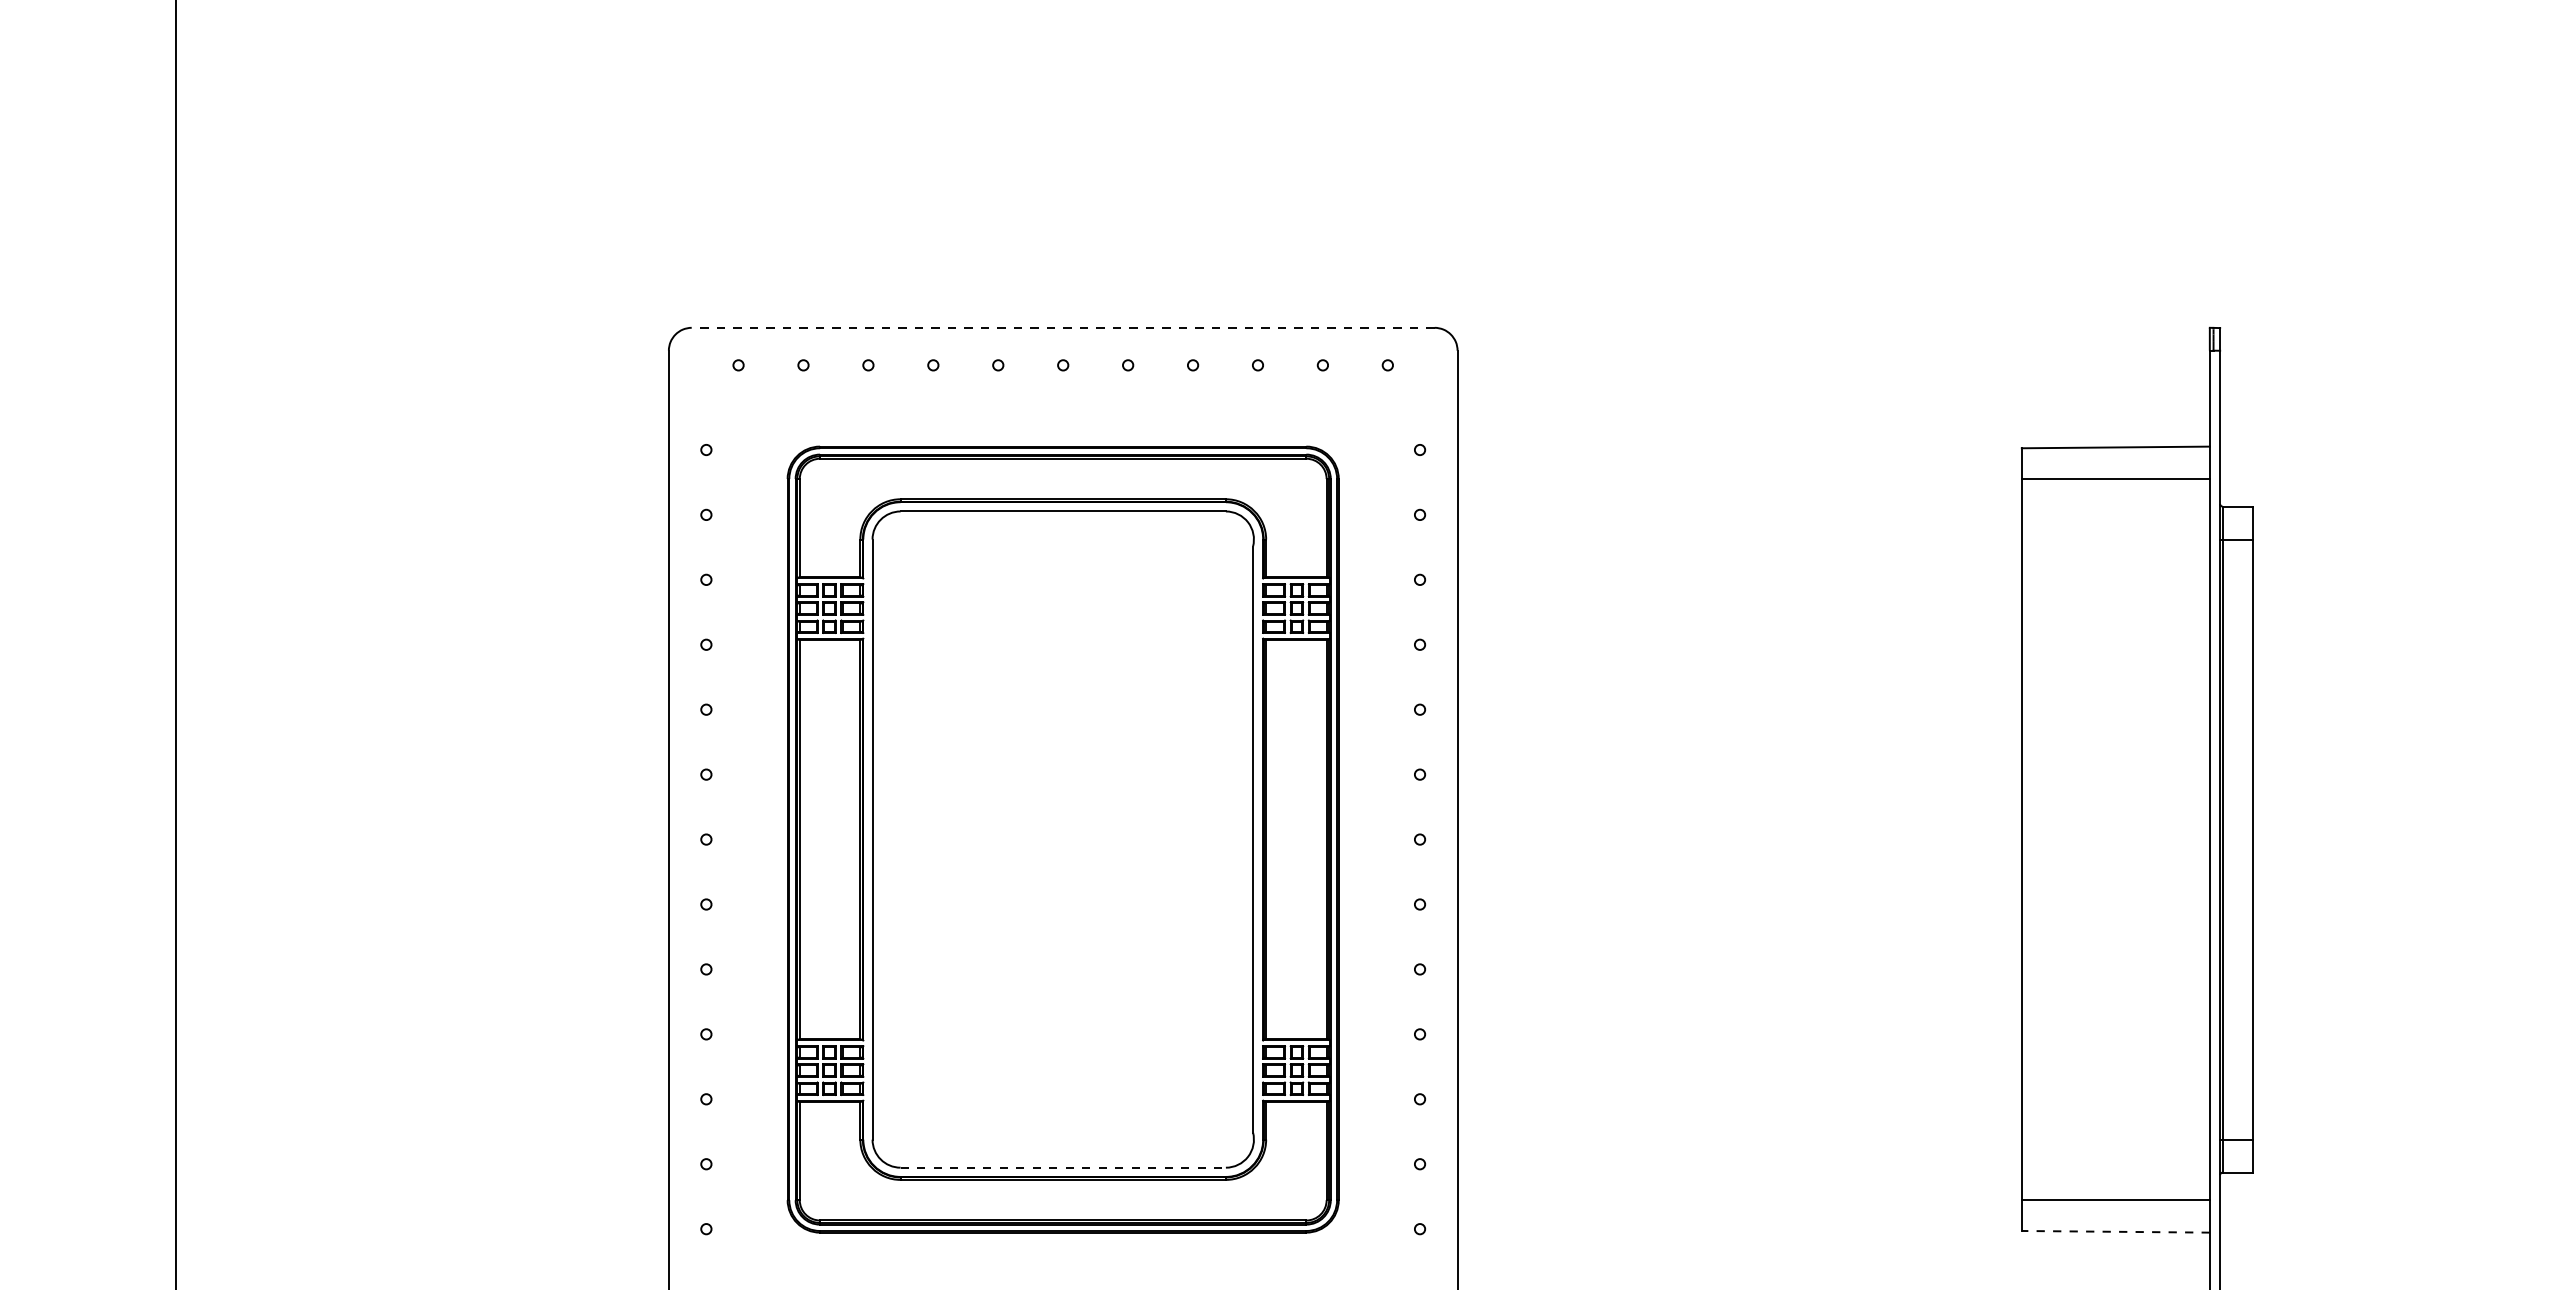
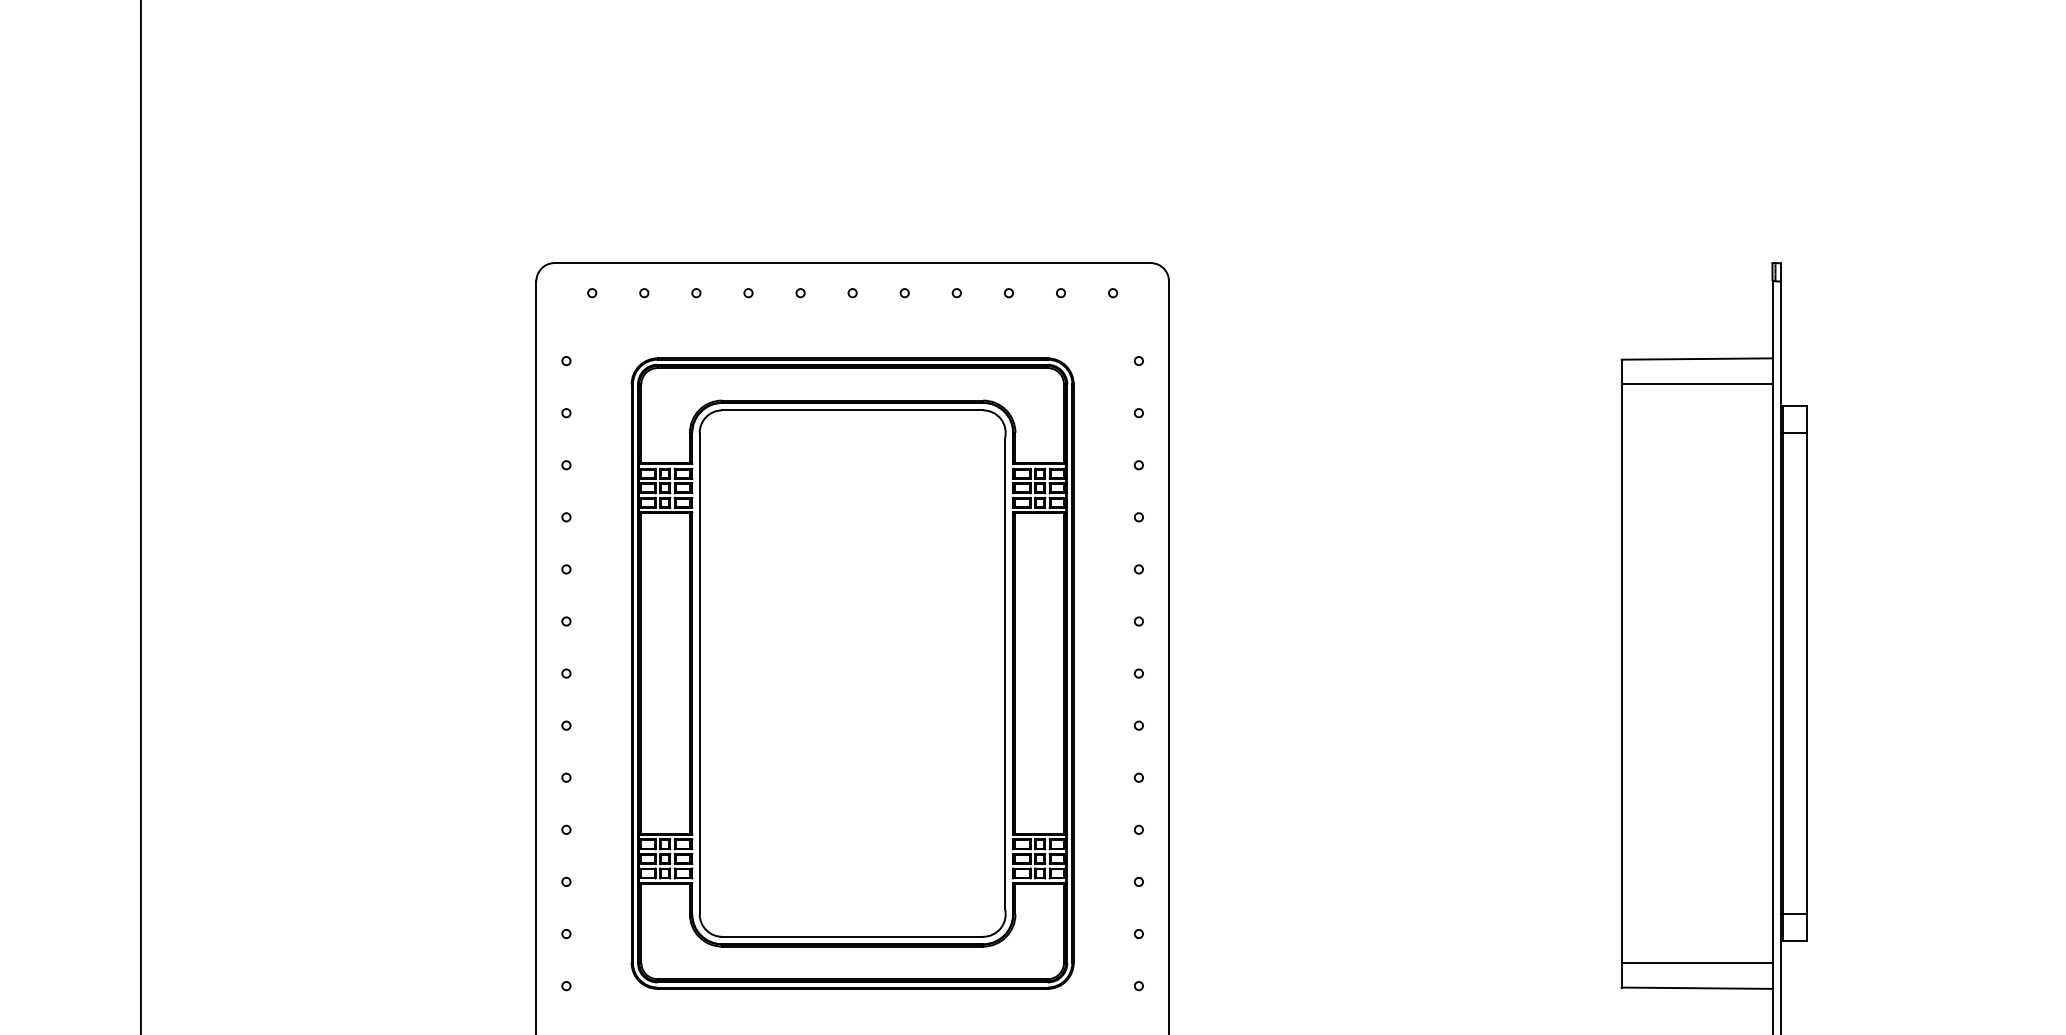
line: (1063, 327) -> (852, 262), dashed -> solid
line: (1063, 1167) -> (852, 936), dashed -> solid
line: (2115, 1231) -> (1696, 987), dashed -> solid

